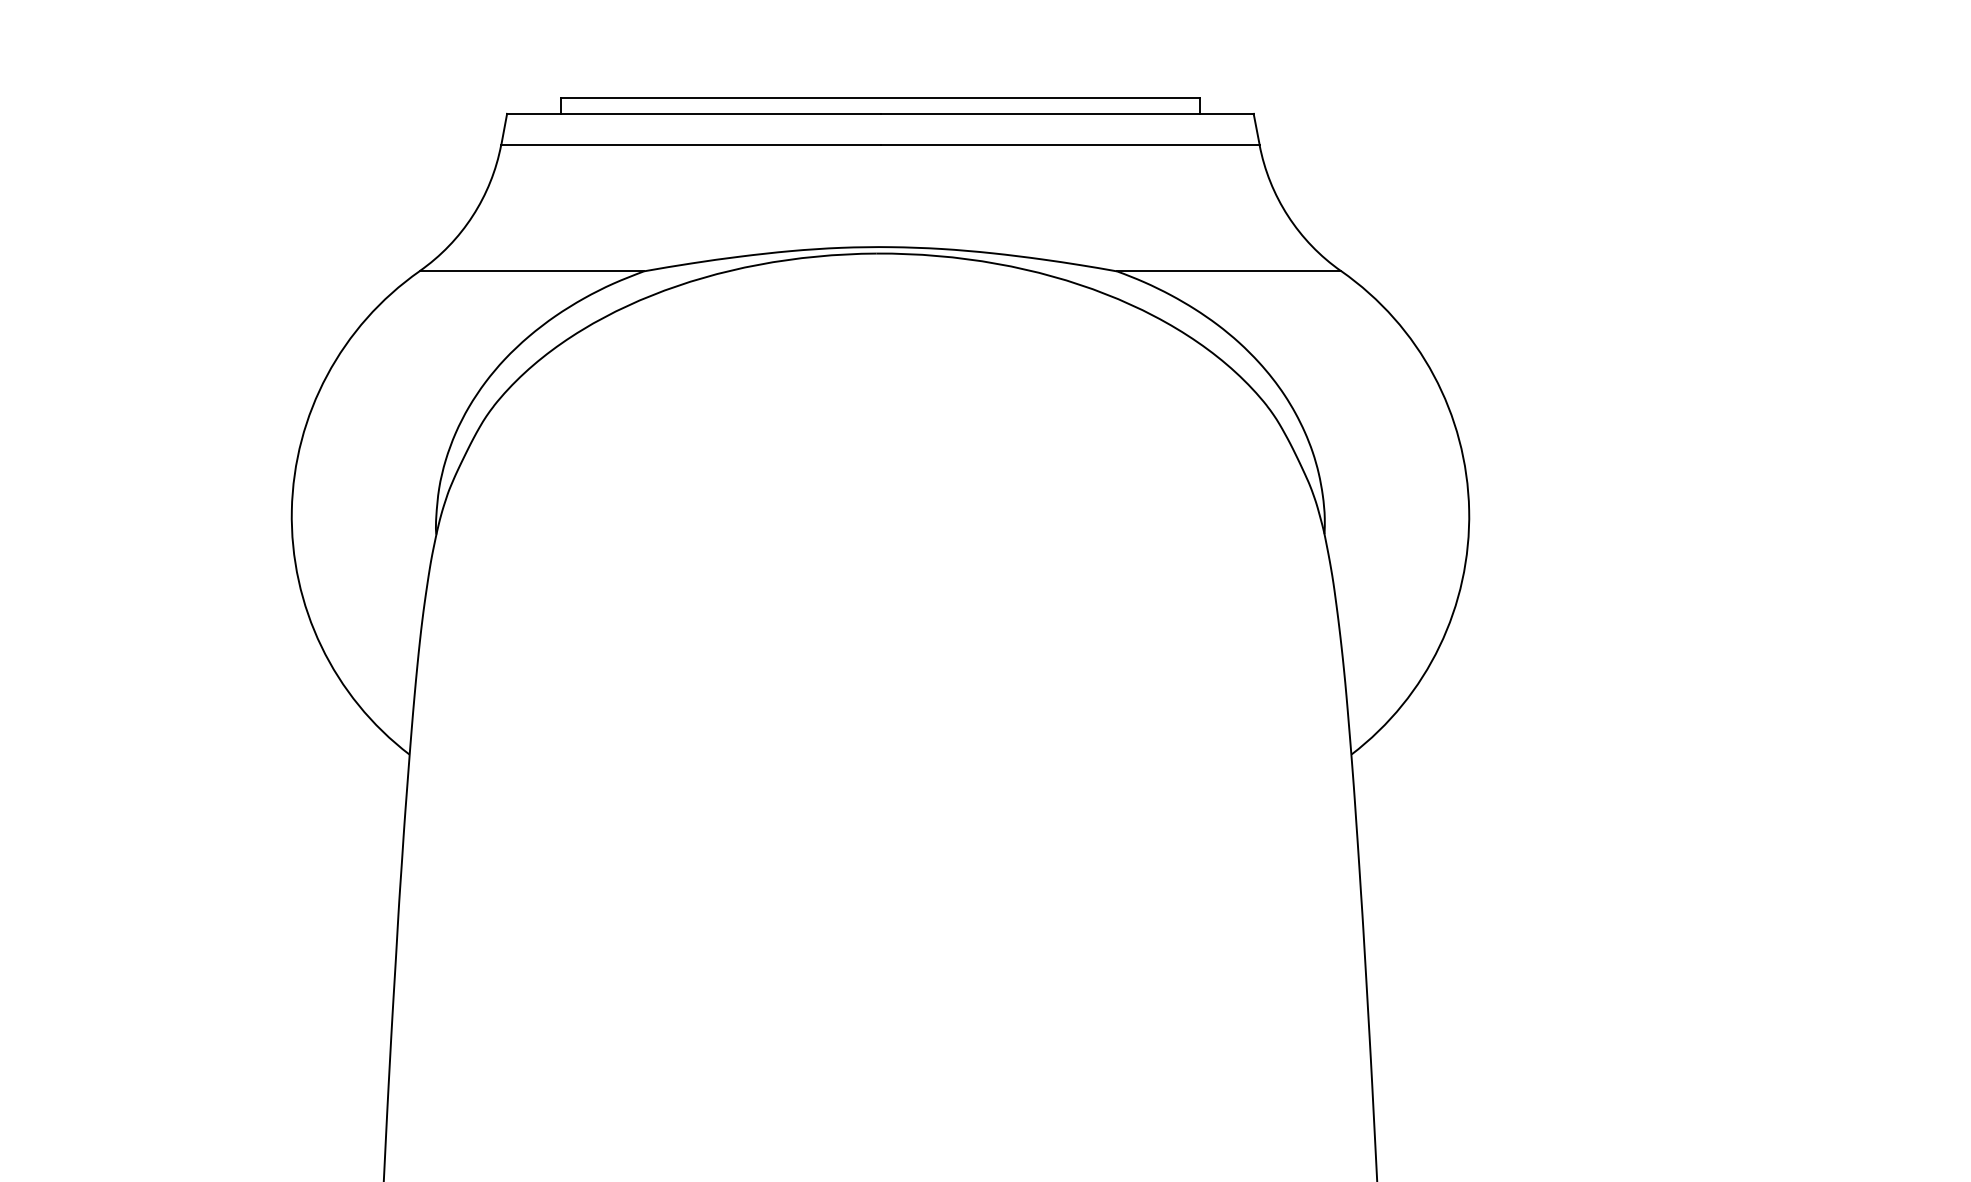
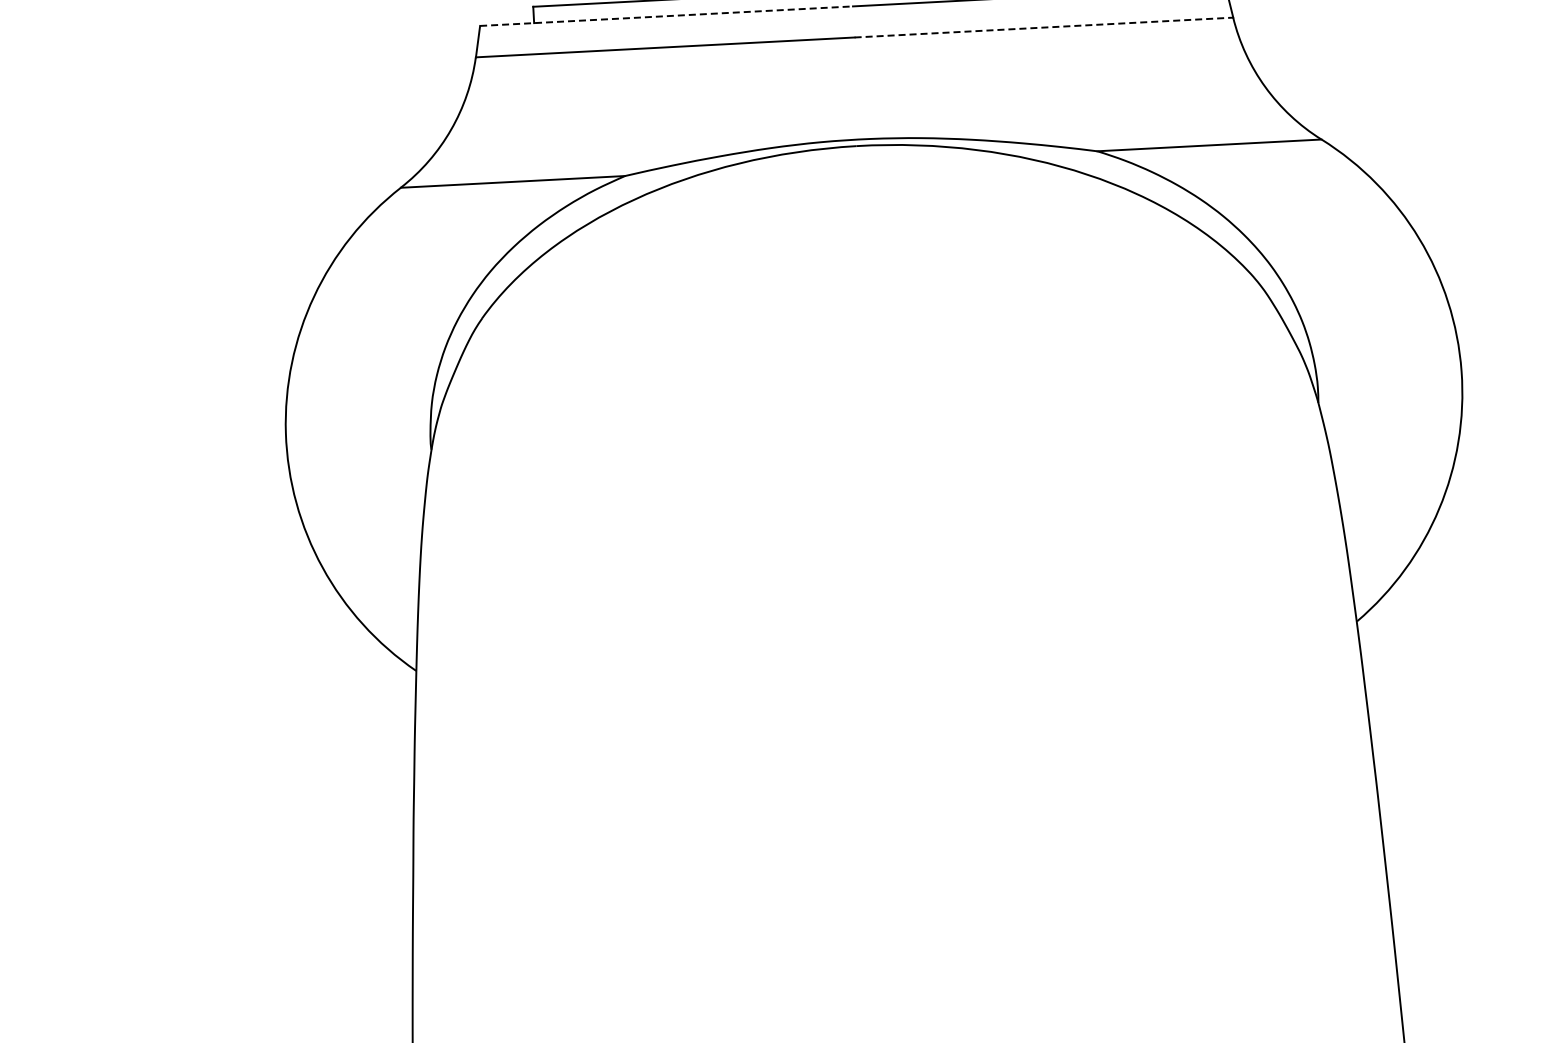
line: (693, 113) -> (666, 15), solid -> dashed
line: (1070, 145) -> (1044, 28), solid -> dashed

